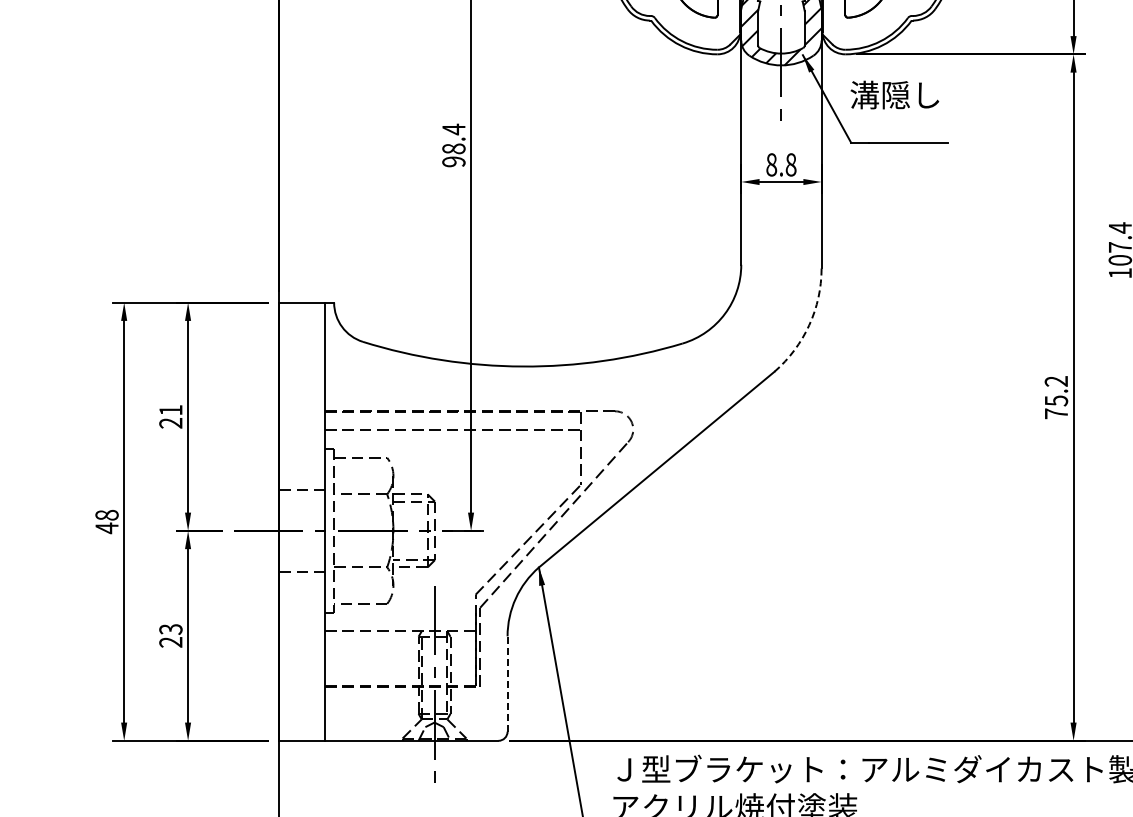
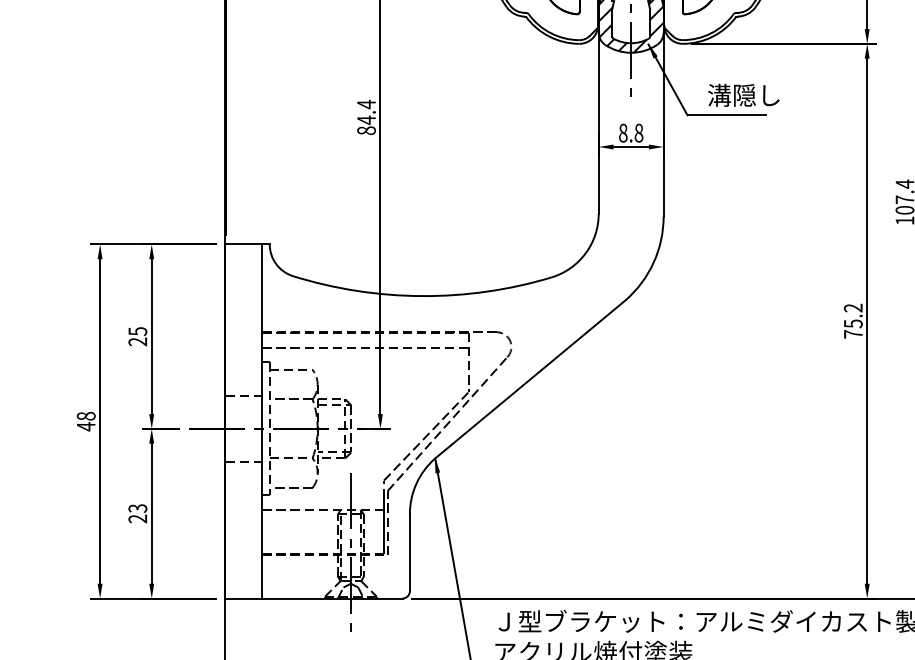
text: (894, 94) -> (743, 94), moved
text: (453, 155) -> (366, 125), 98.4 -> 84.4
arc: (809, 325) -> (653, 262), dashed -> solid
text: (170, 410) -> (137, 331), 21 -> 25
line: (507, 684) -> (409, 553), dashed -> solid

